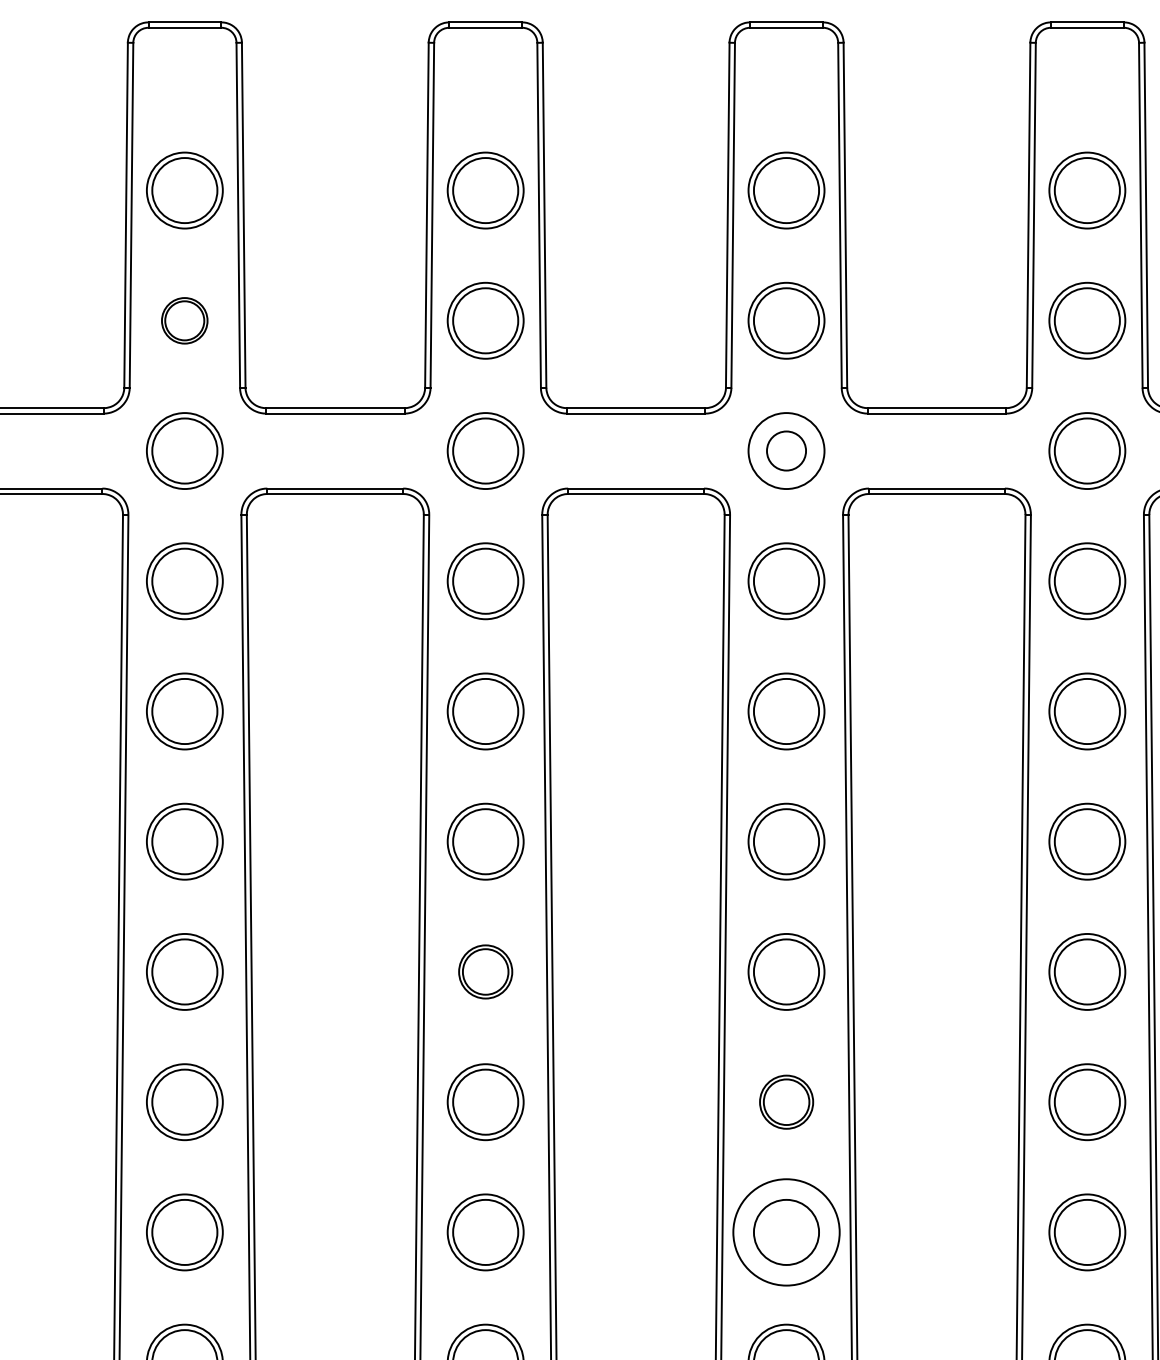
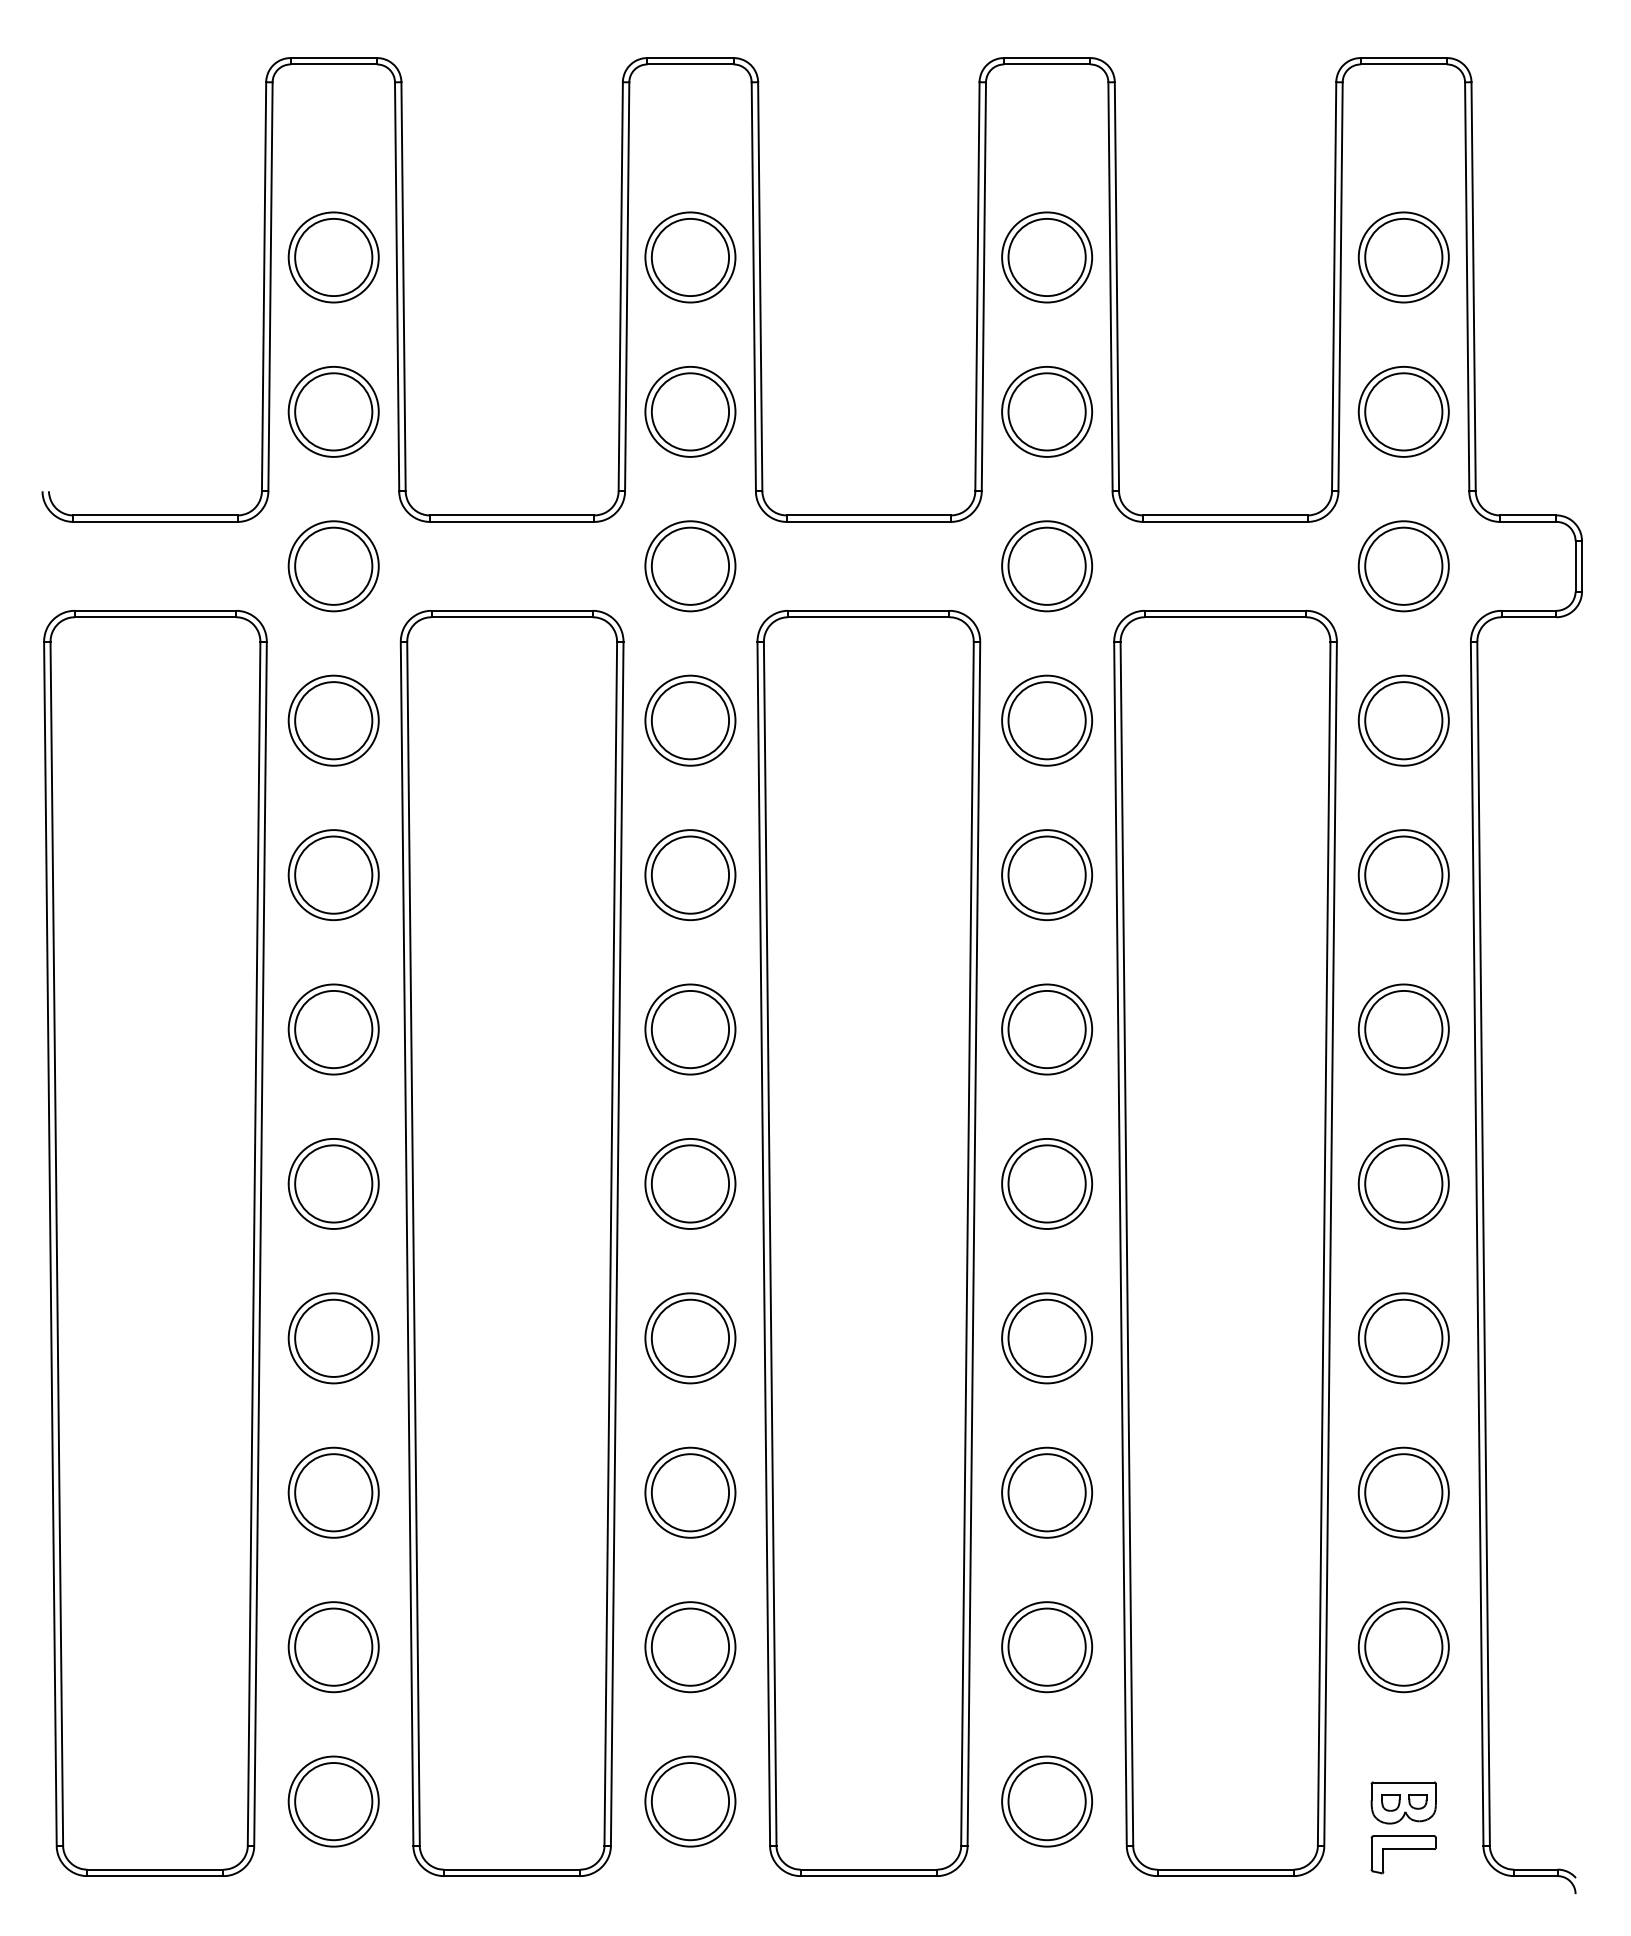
part: (184, 320) -> (333, 411), size x1.67
circle: (785, 450) -> (1046, 565), size x1.67
part: (485, 971) -> (690, 1183), size x1.43
part: (786, 1102) -> (1047, 1338), size x1.43
circle: (786, 1232) -> (1047, 1492), size x0.71

